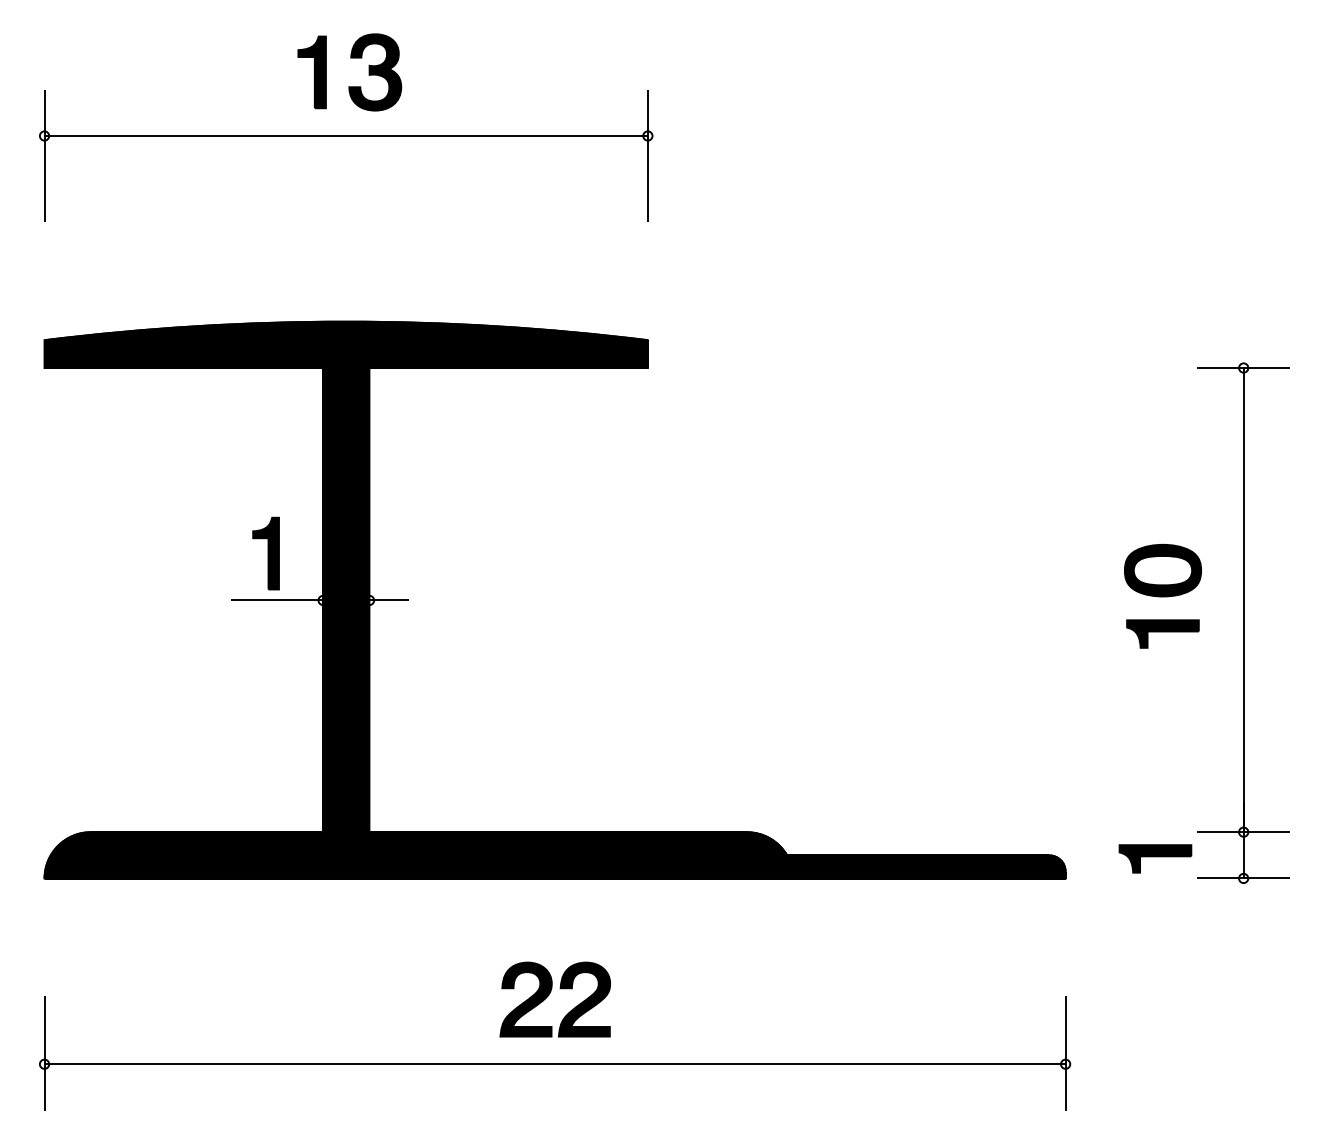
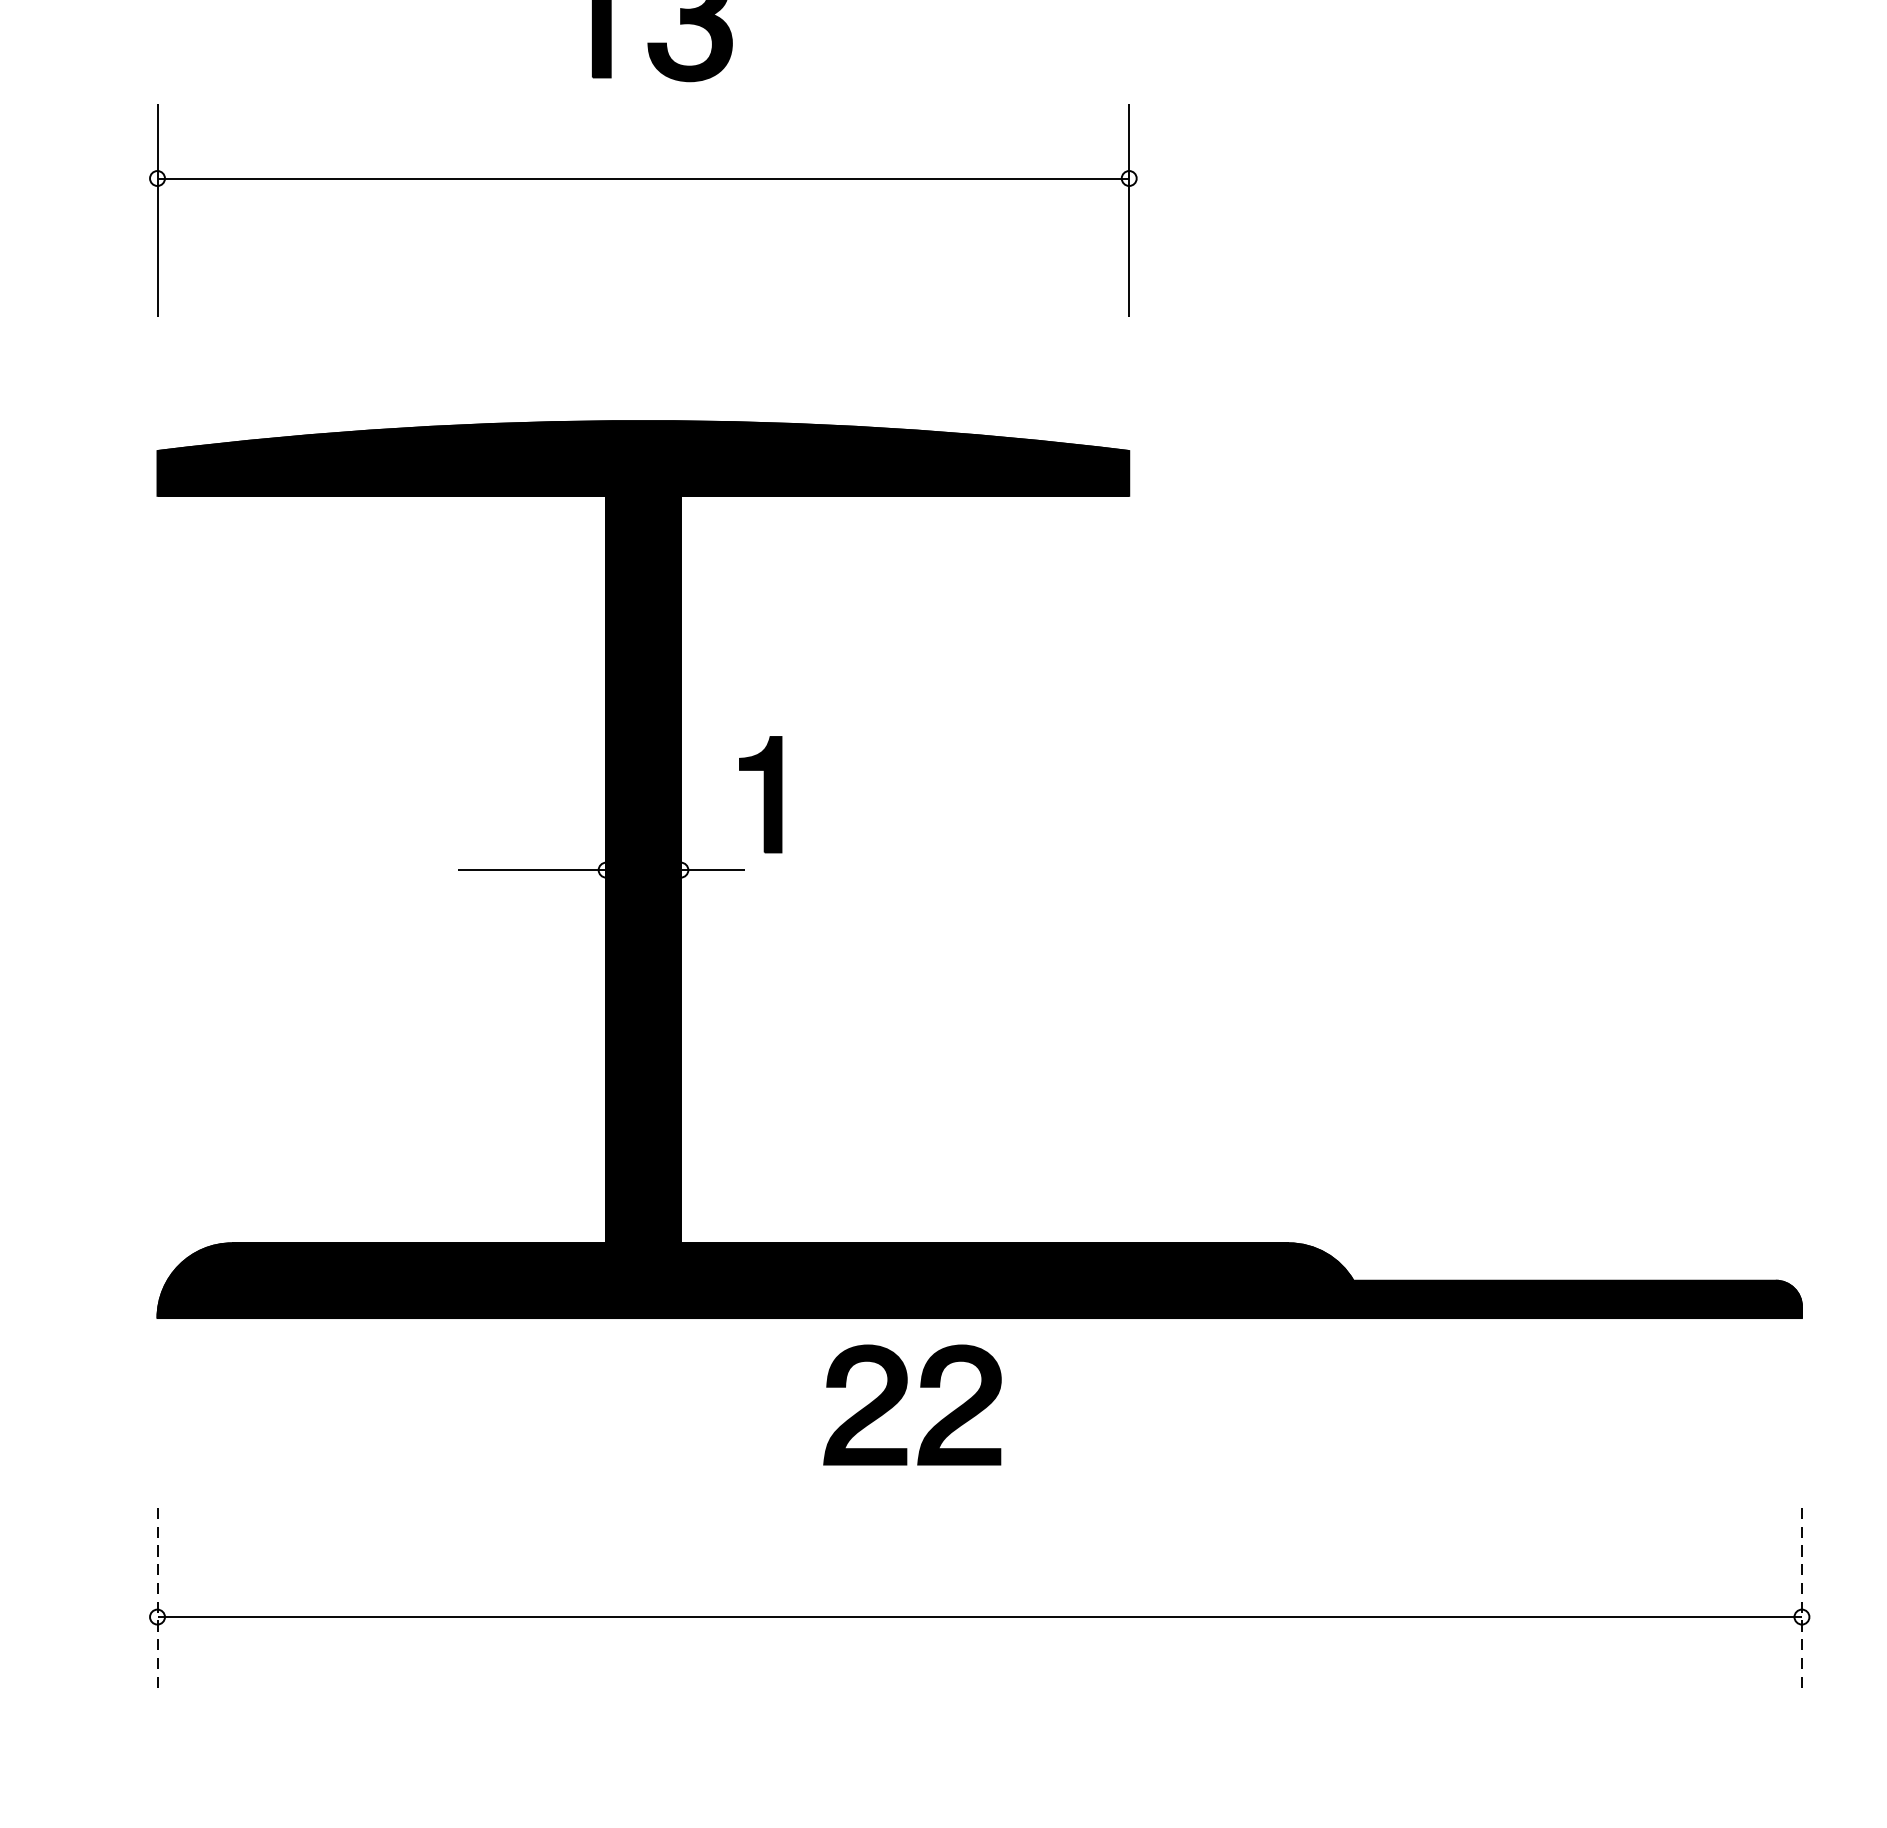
part: (346, 136) -> (643, 179), moved
part: (265, 553) -> (759, 794), moved
part: (549, 995) -> (903, 1398), moved
line: (44, 1054) -> (157, 1601), solid -> dashed
line: (1065, 1054) -> (1801, 1601), solid -> dashed

